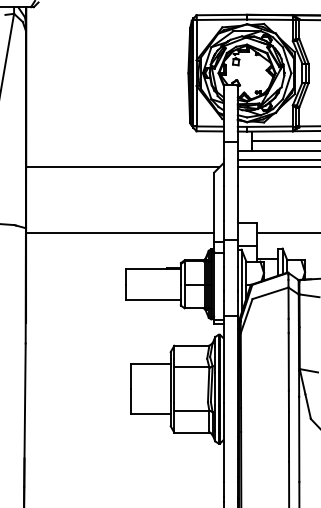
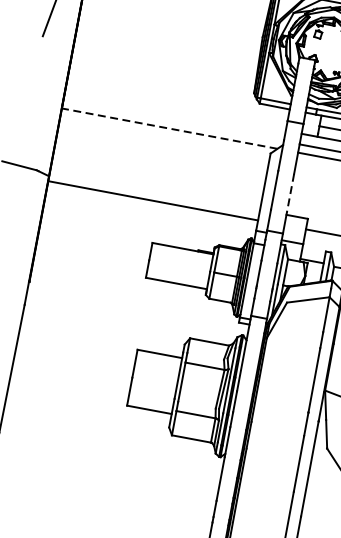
line: (122, 167) -> (169, 128), solid -> dashed
line: (237, 204) -> (290, 193), solid -> dashed

